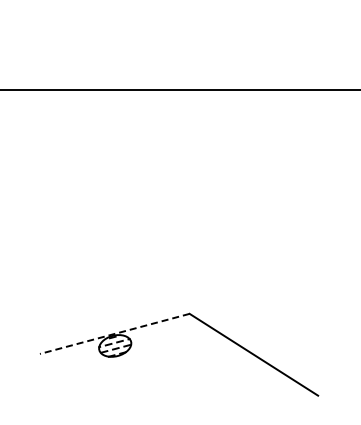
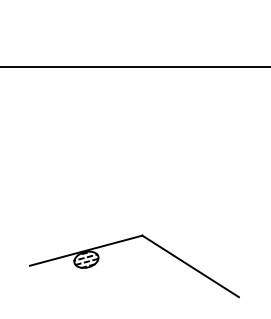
line: (114, 334) -> (85, 251), dashed -> solid

